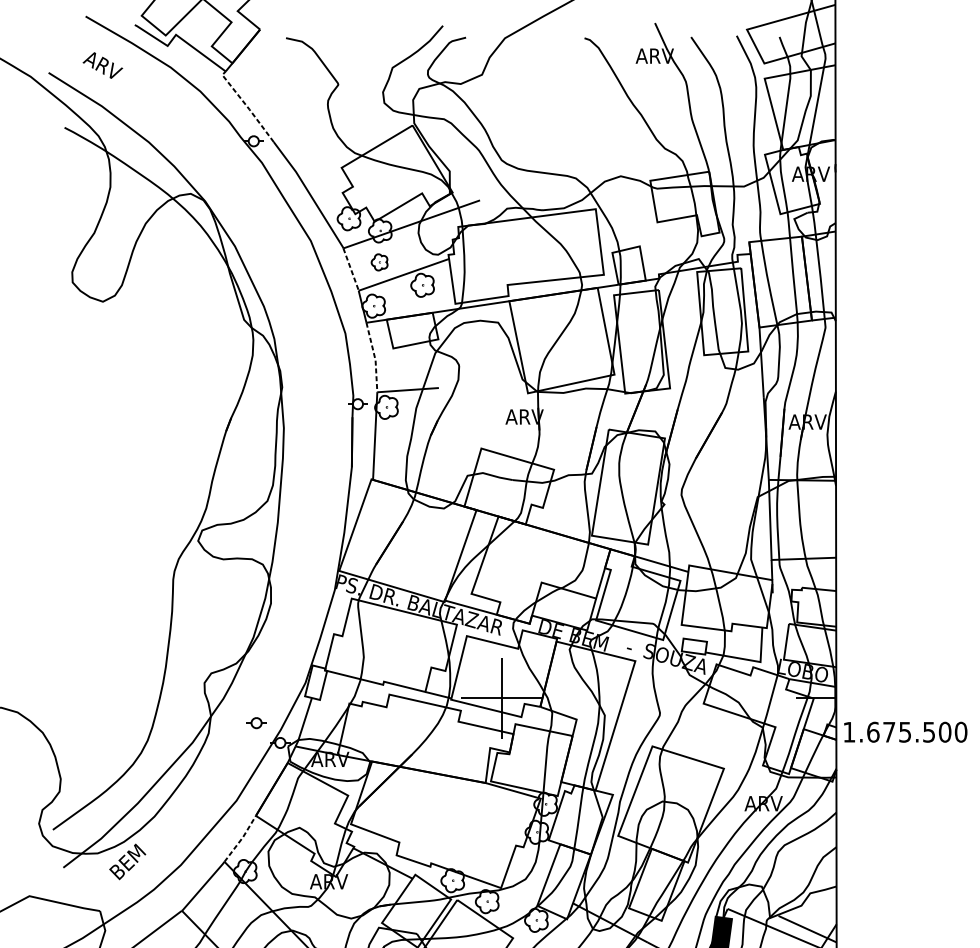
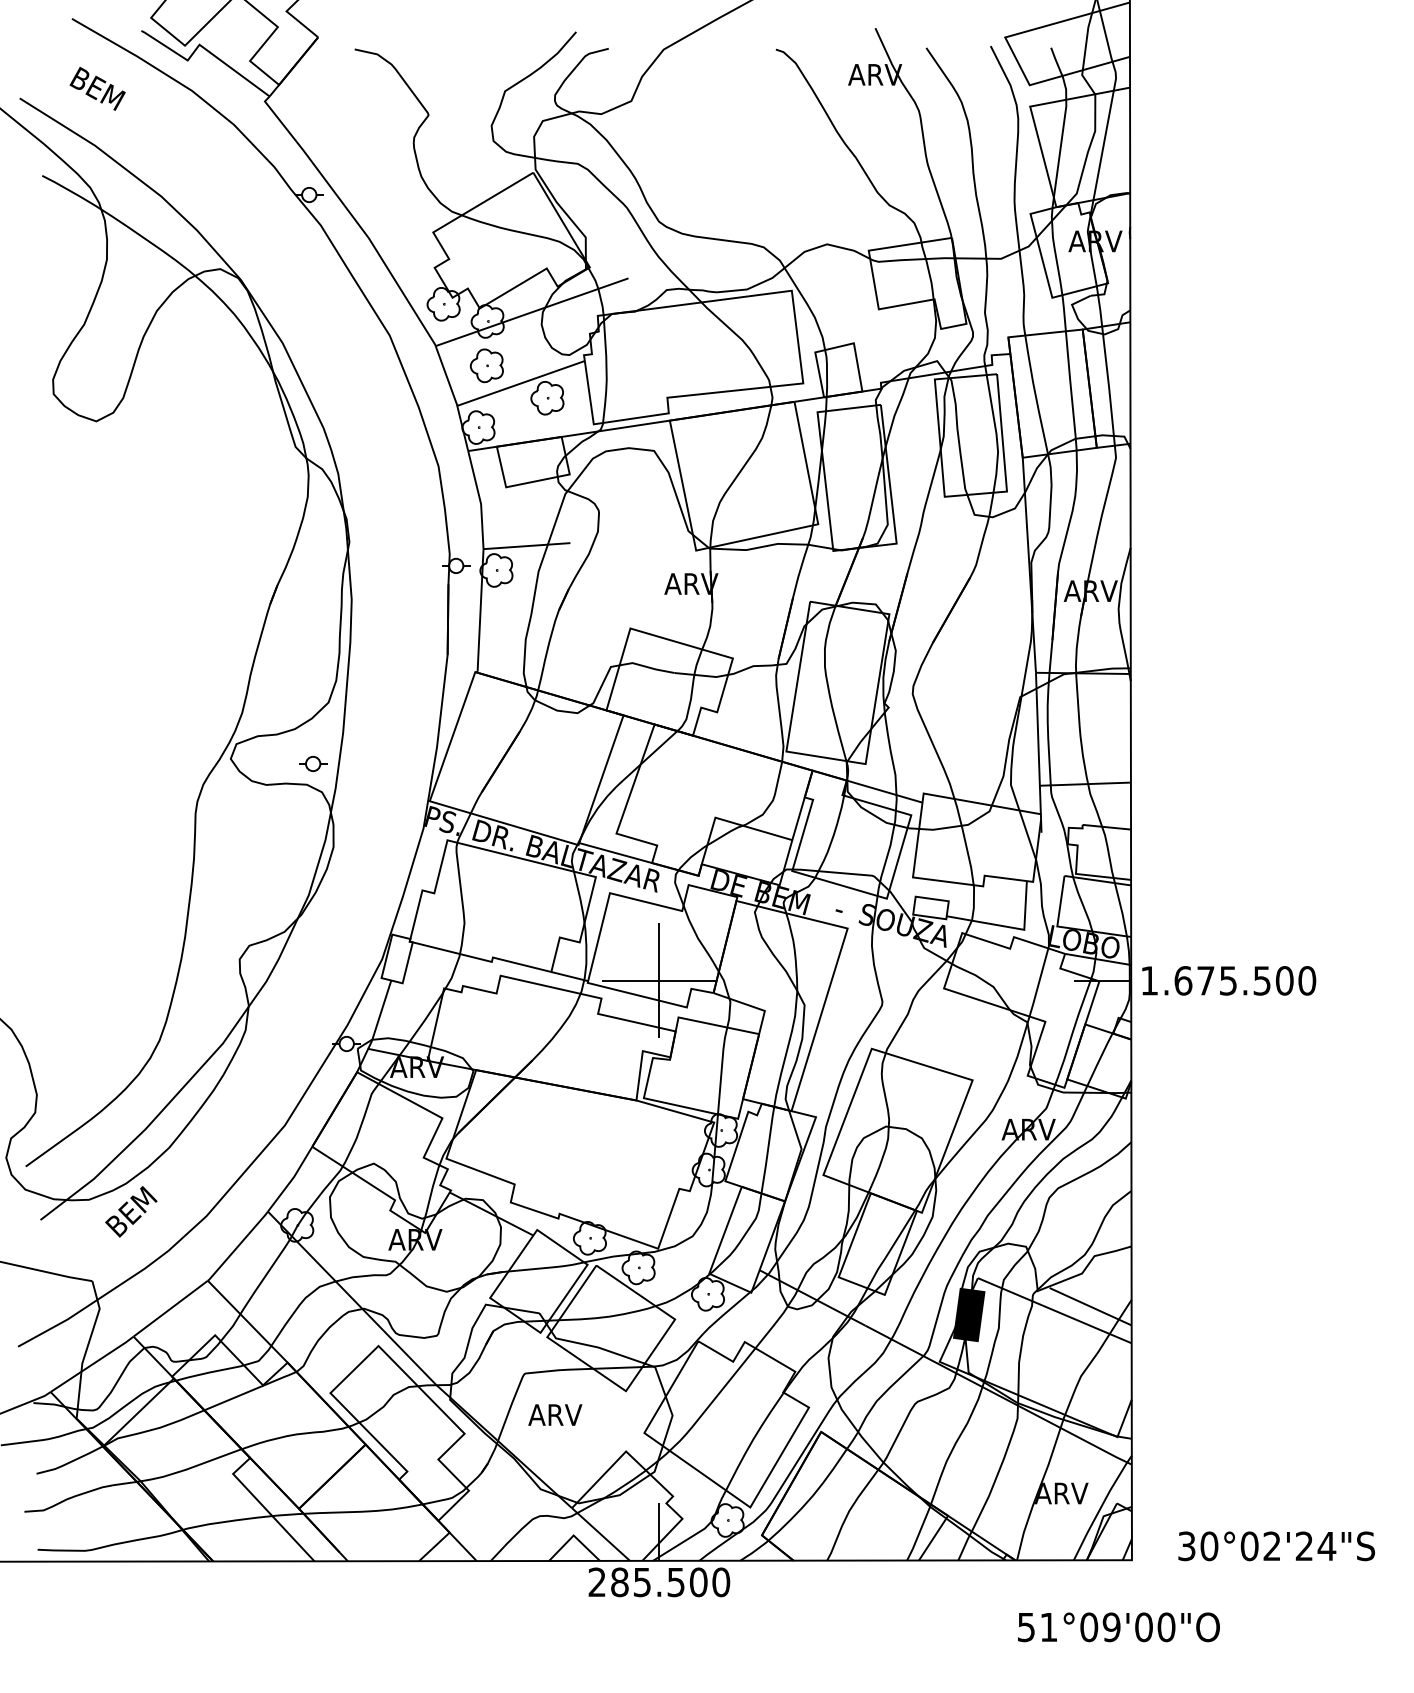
text: (103, 65) -> (96, 88), ARV -> BEM
line: (246, 105) -> (299, 144), dashed -> solid
part: (379, 262) -> (486, 365), size x1.43
line: (351, 269) -> (446, 376), dashed -> solid
line: (375, 357) -> (480, 500), dashed -> solid
part: (256, 722) -> (313, 763), moved
text: (905, 732) -> (1229, 980), moved
line: (241, 839) -> (292, 1179), dashed -> solid

